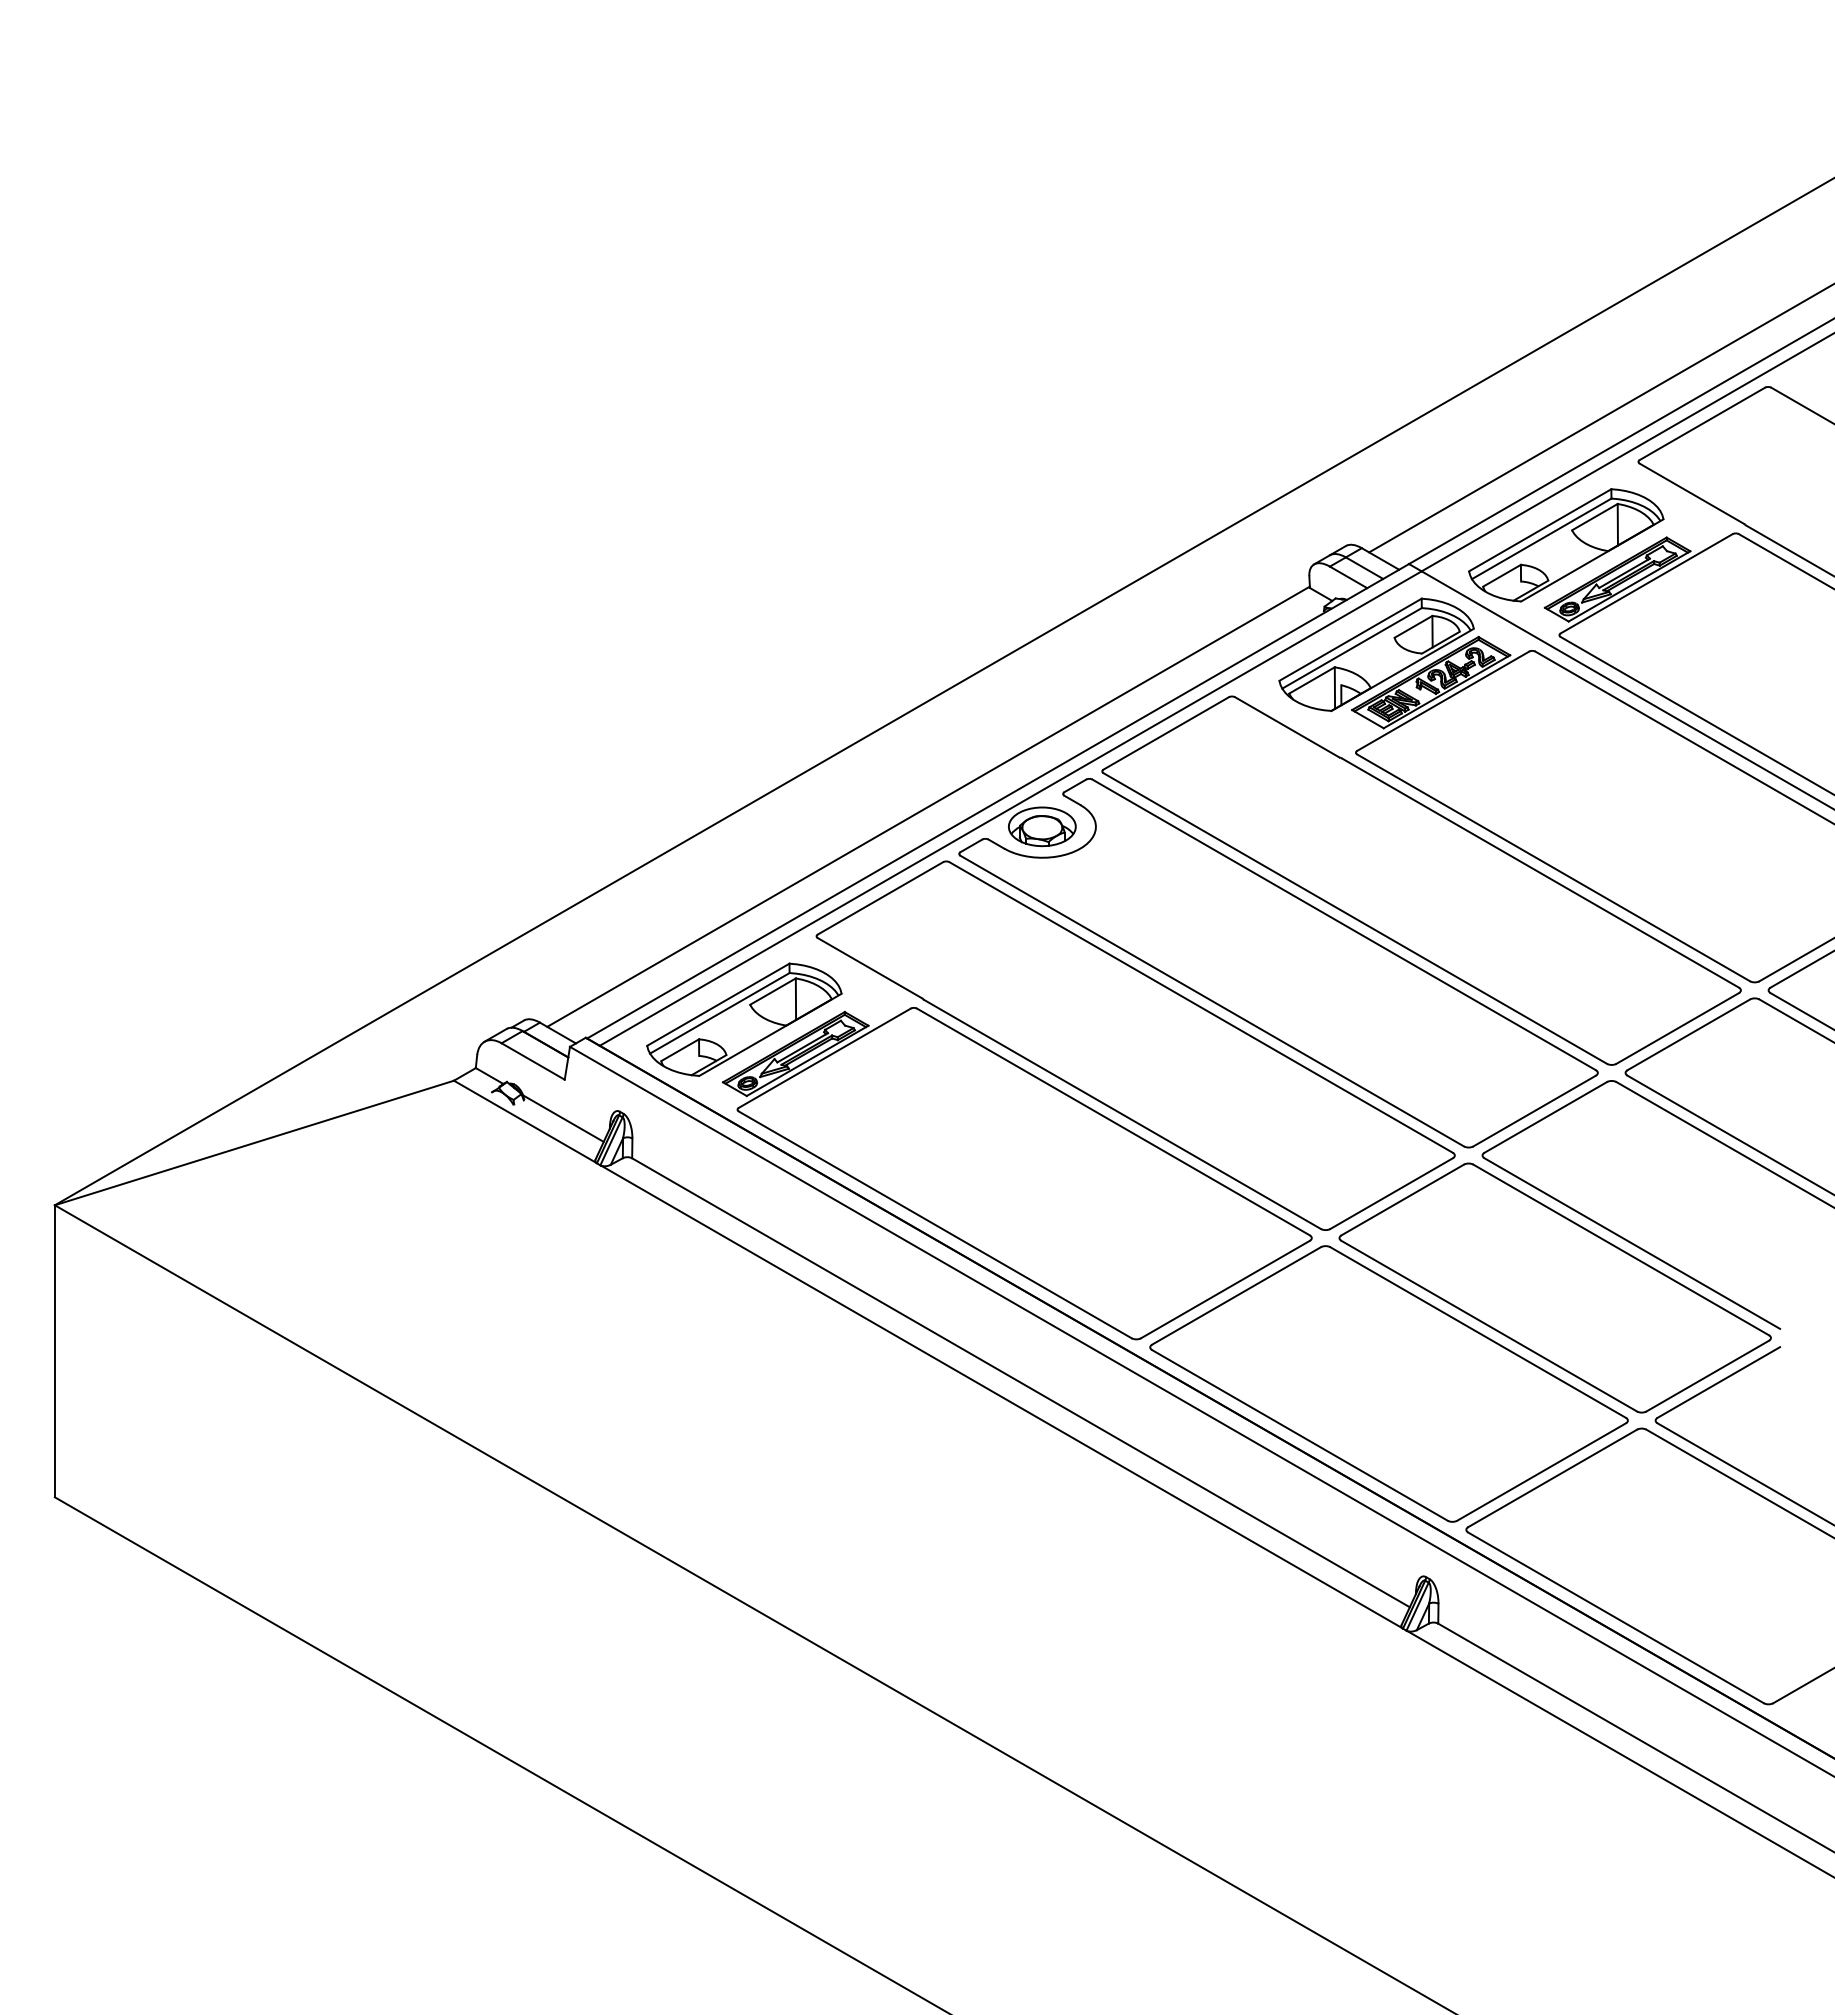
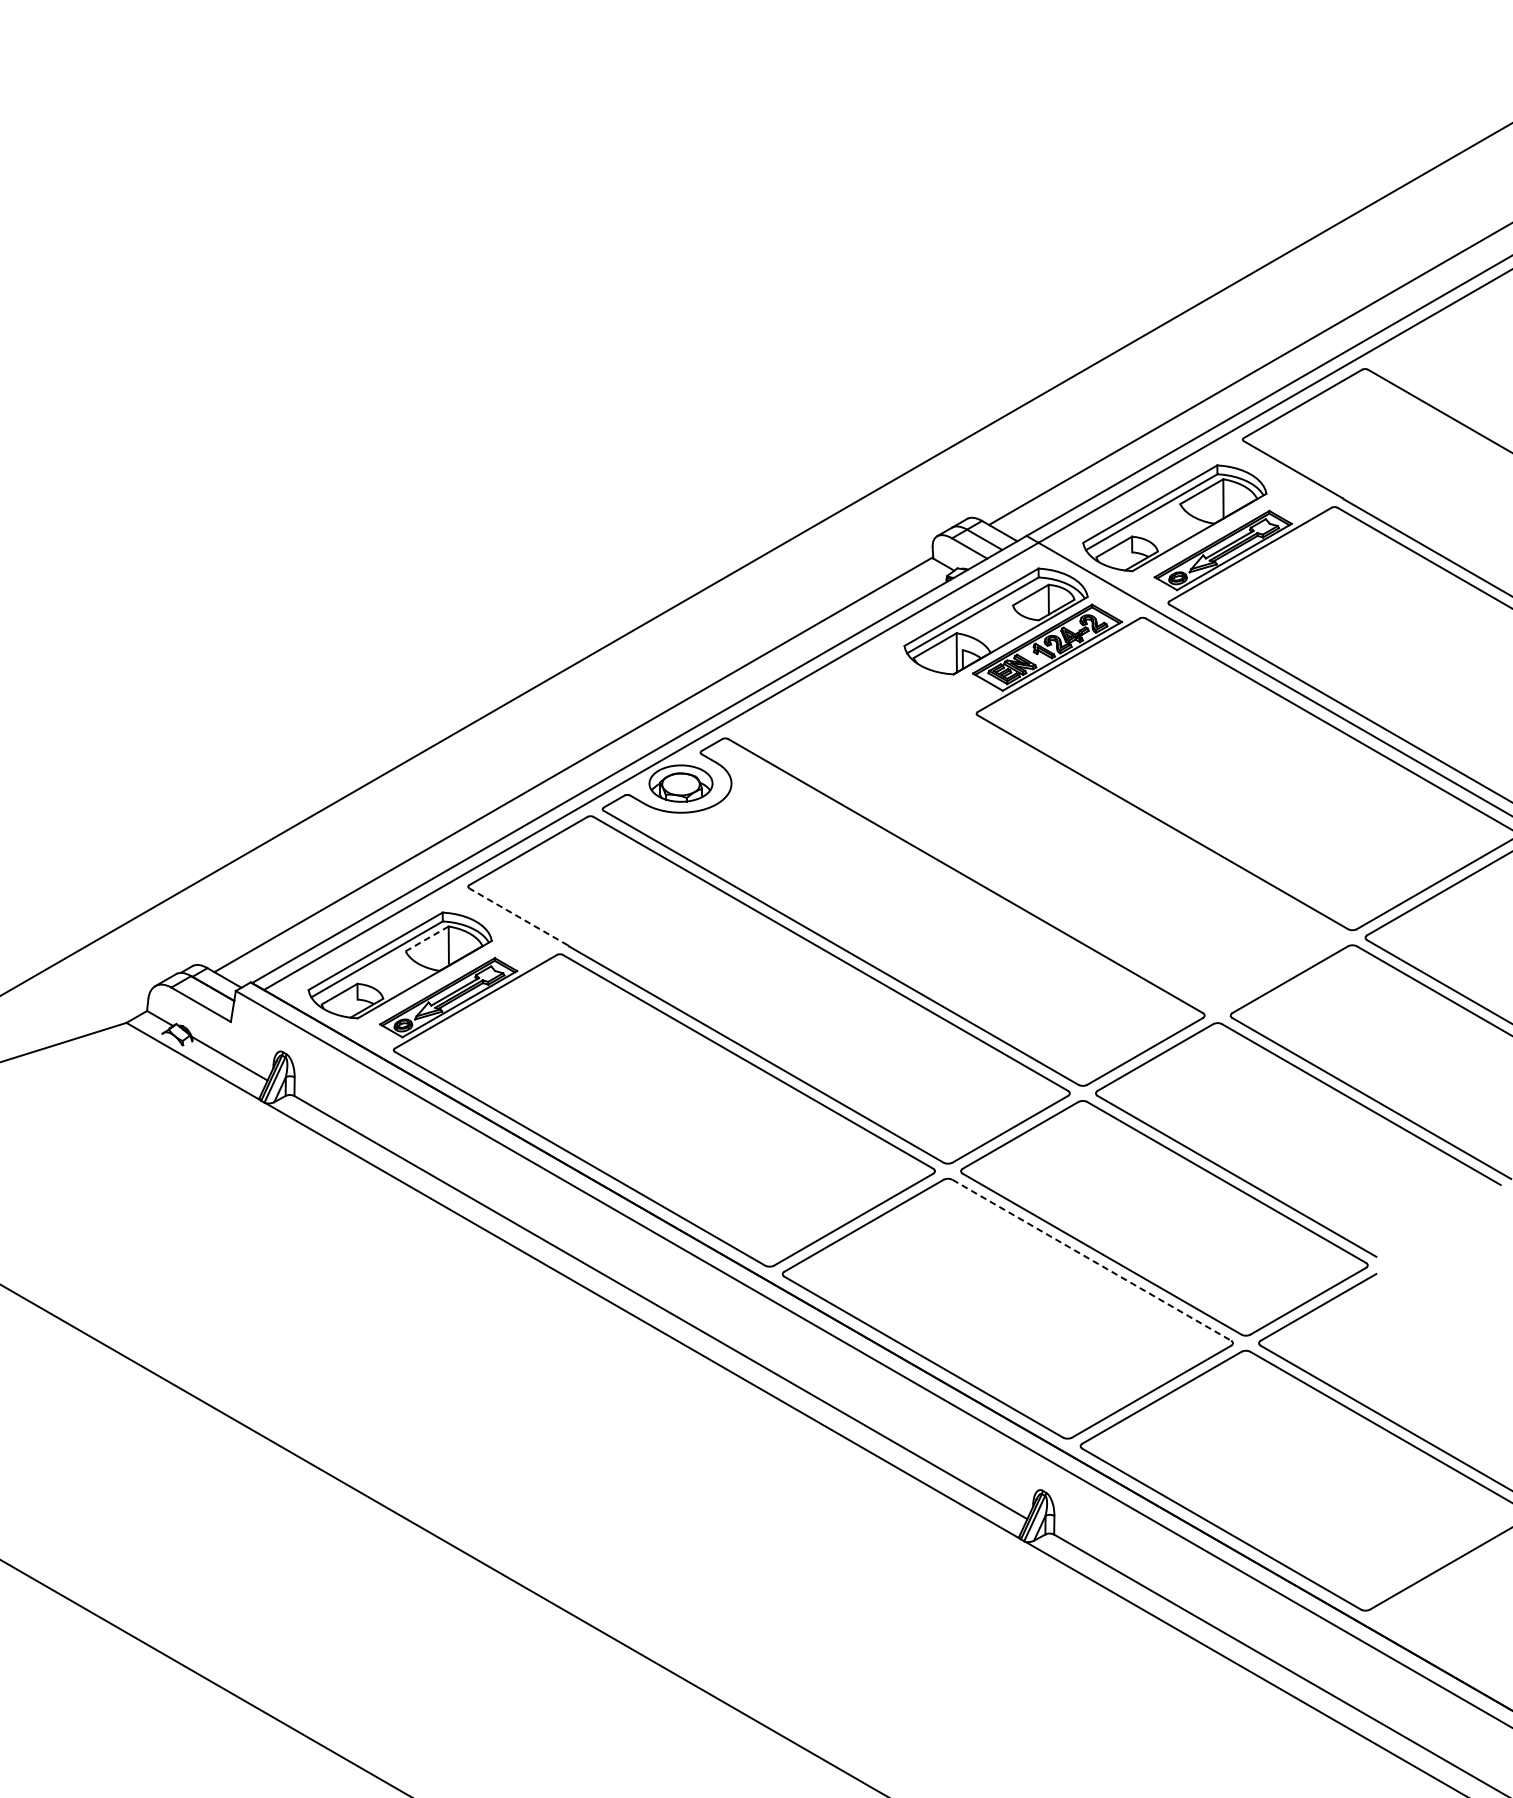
part: (1421, 880) -> (1038, 834), removed
line: (869, 968) -> (518, 917), solid -> dashed
line: (772, 991) -> (426, 938), solid -> dashed
line: (1478, 1332) -> (1092, 1260), solid -> dashed

